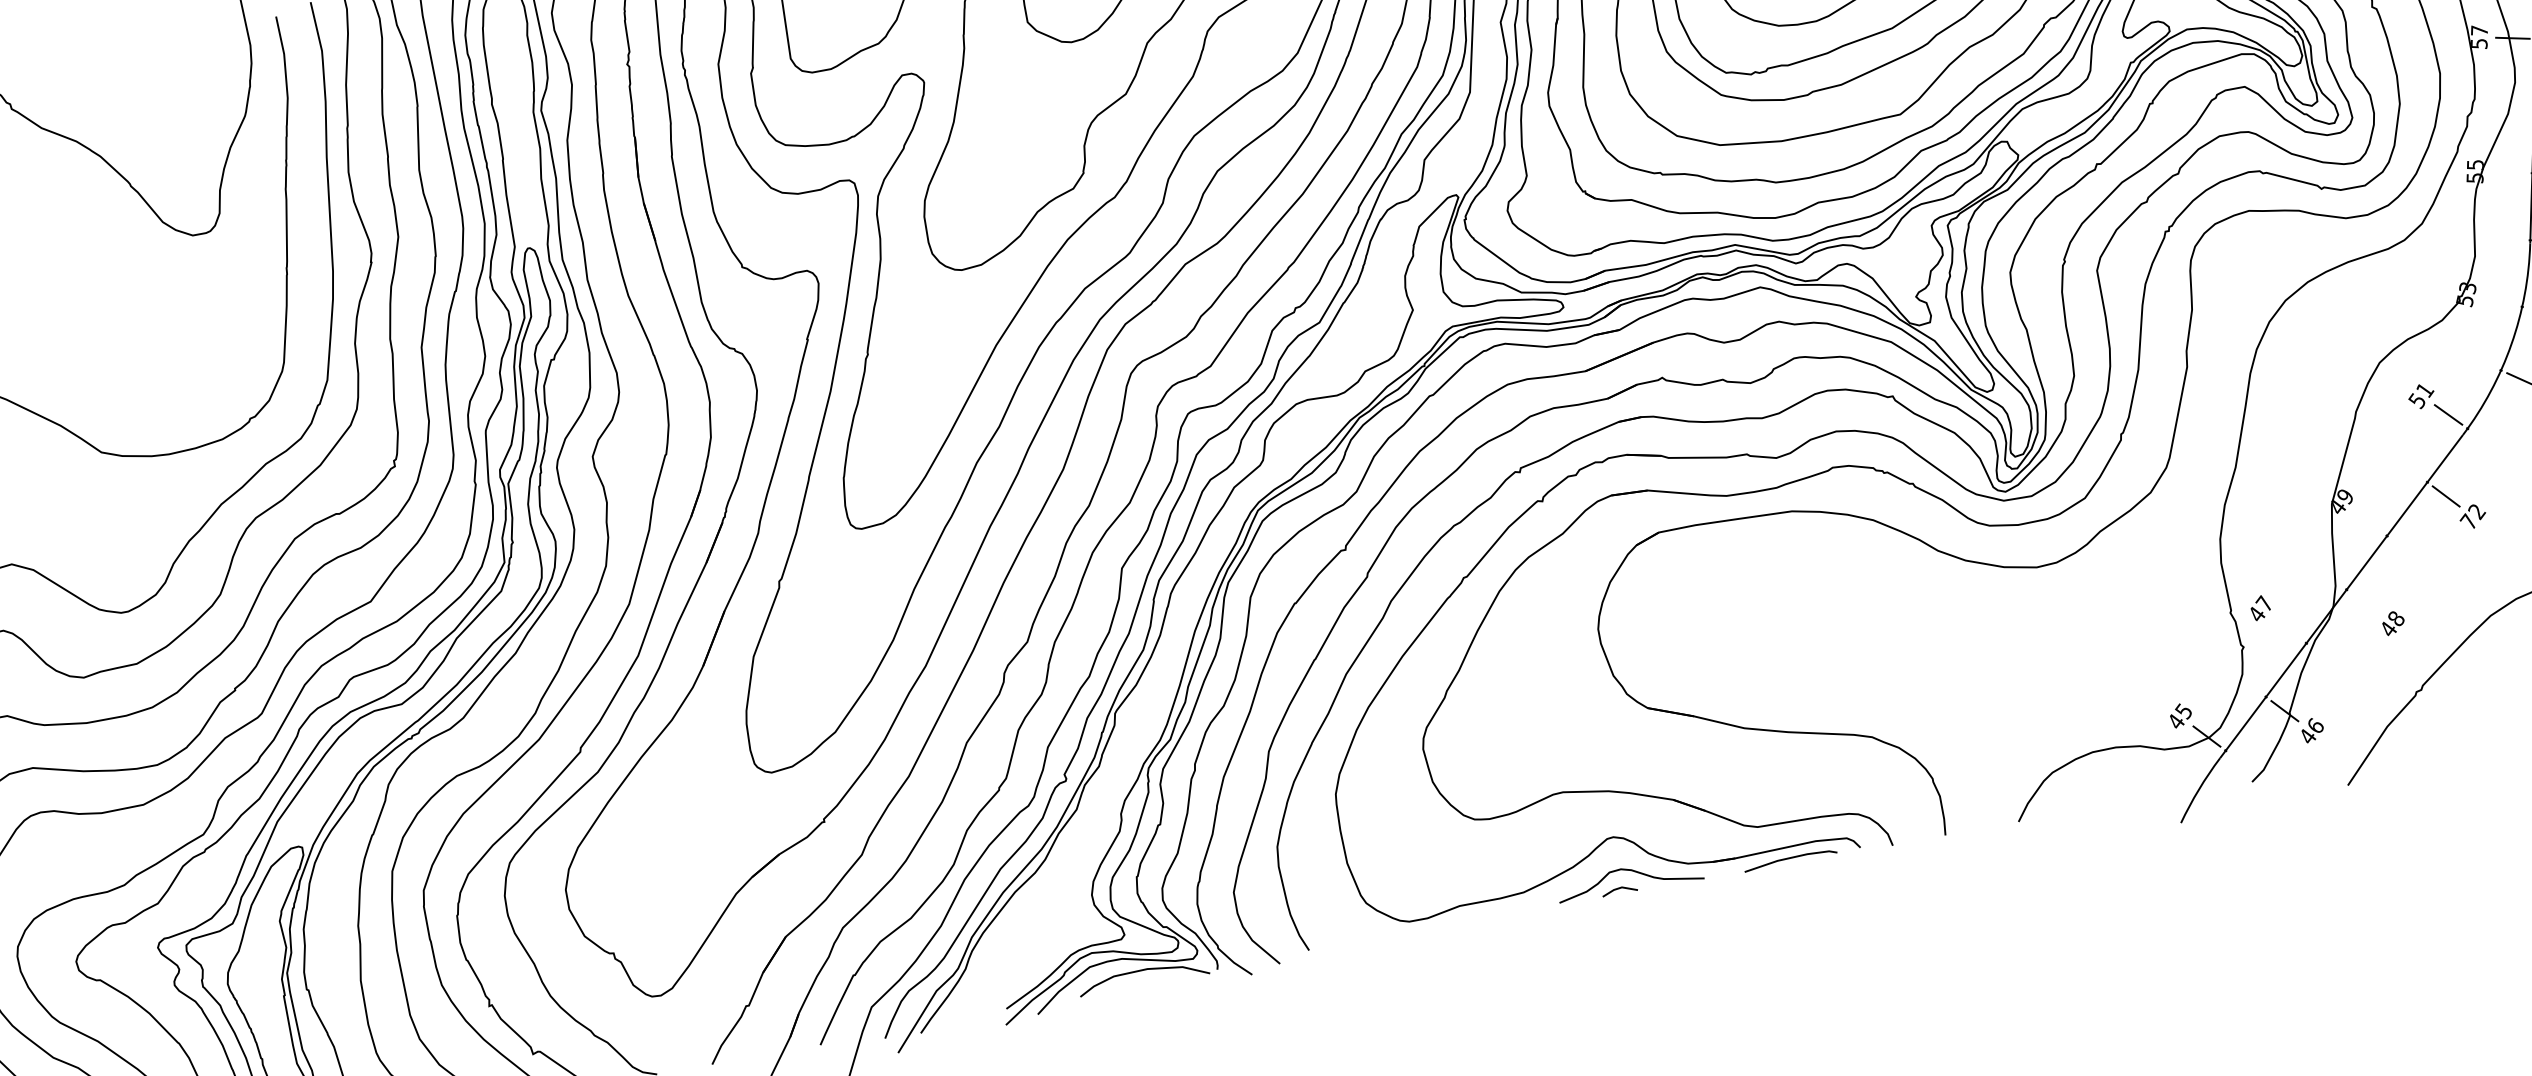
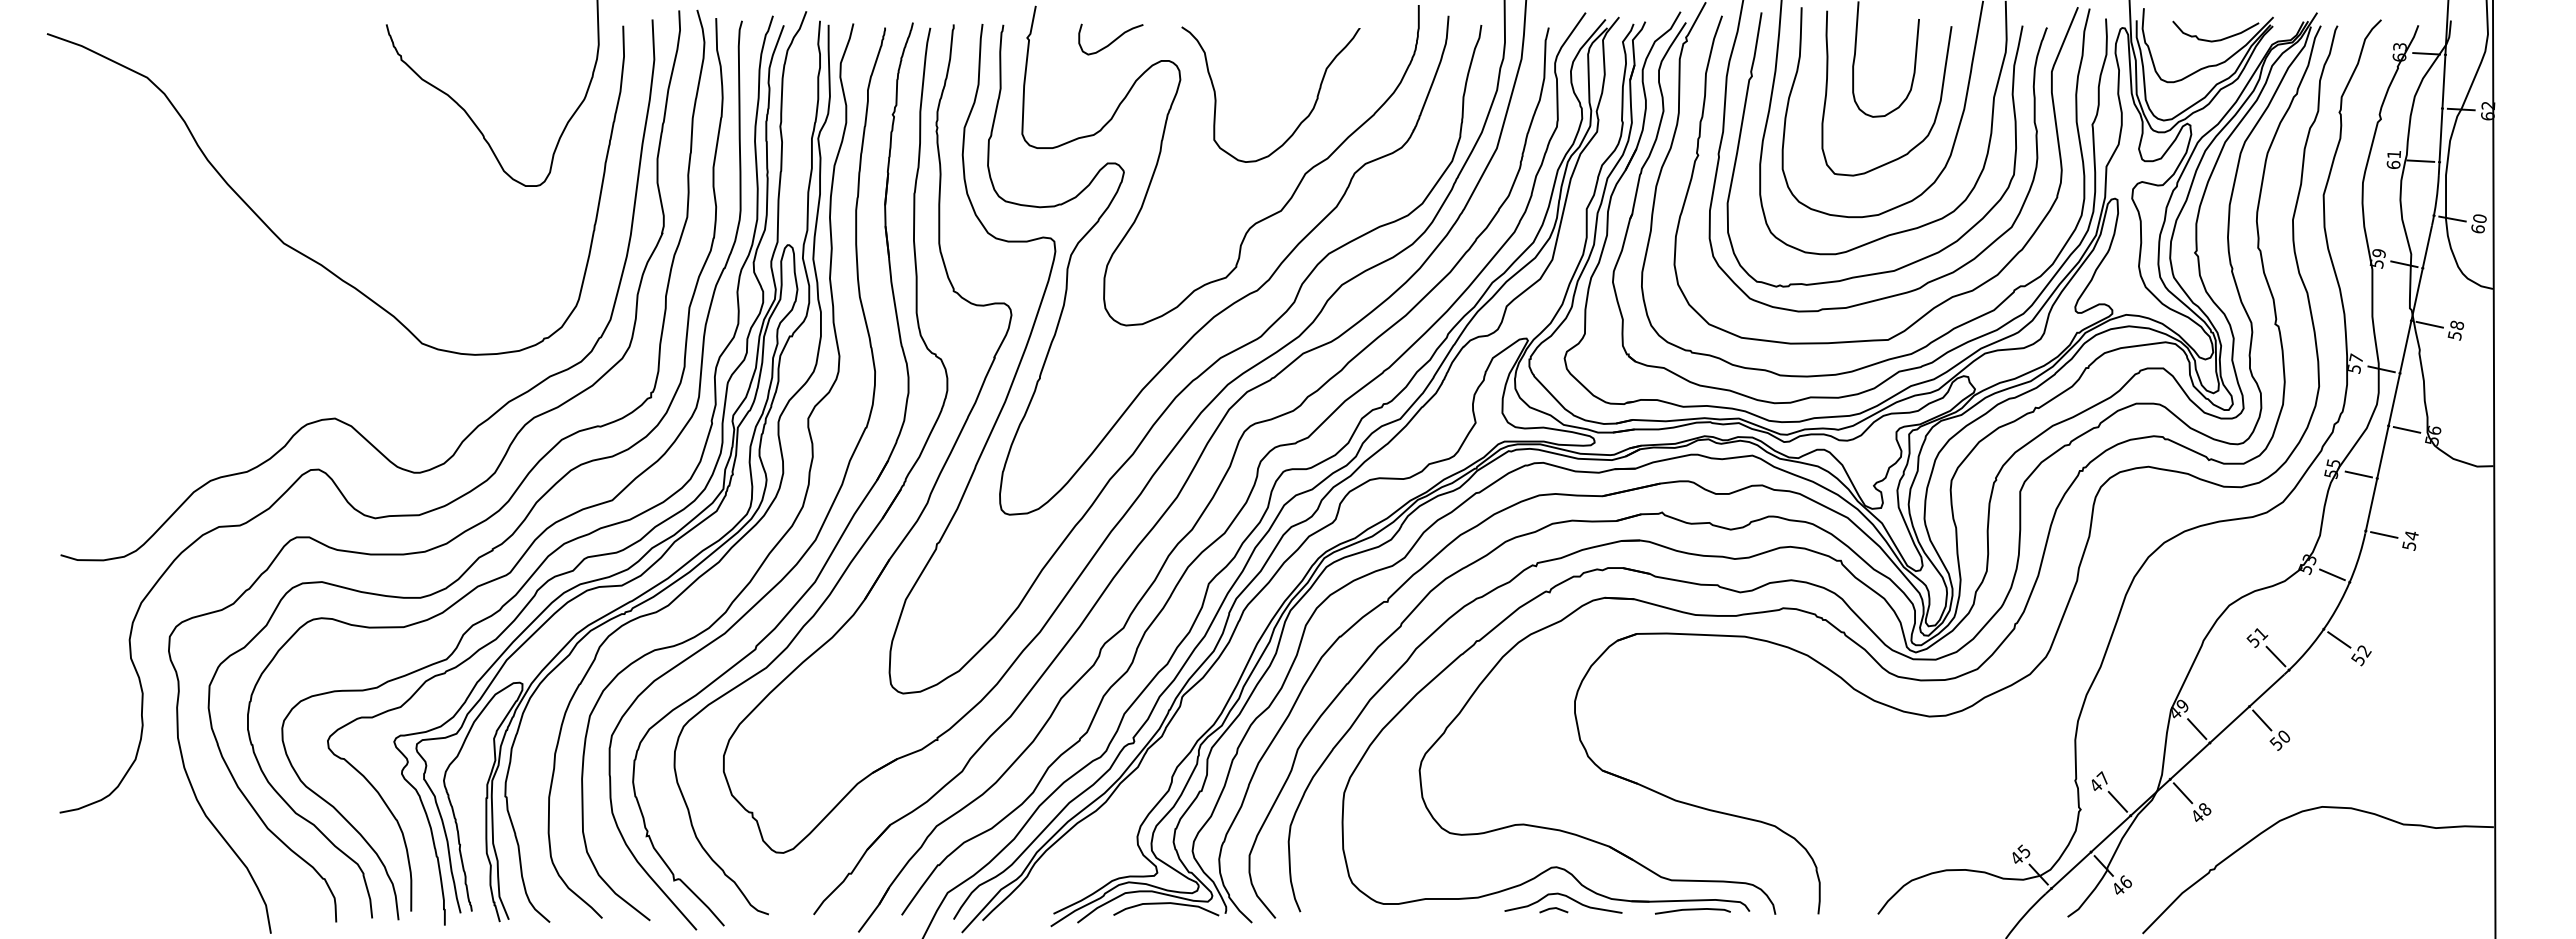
line: (2508, 172) -> (2358, 474), added
line: (2499, 301) -> (2332, 574), added
text: (2473, 516) -> (2280, 740), 72 -> 50
line: (2368, 522) -> (2197, 729), added
line: (2364, 604) -> (2182, 793), added
line: (2286, 628) -> (2117, 801), added

